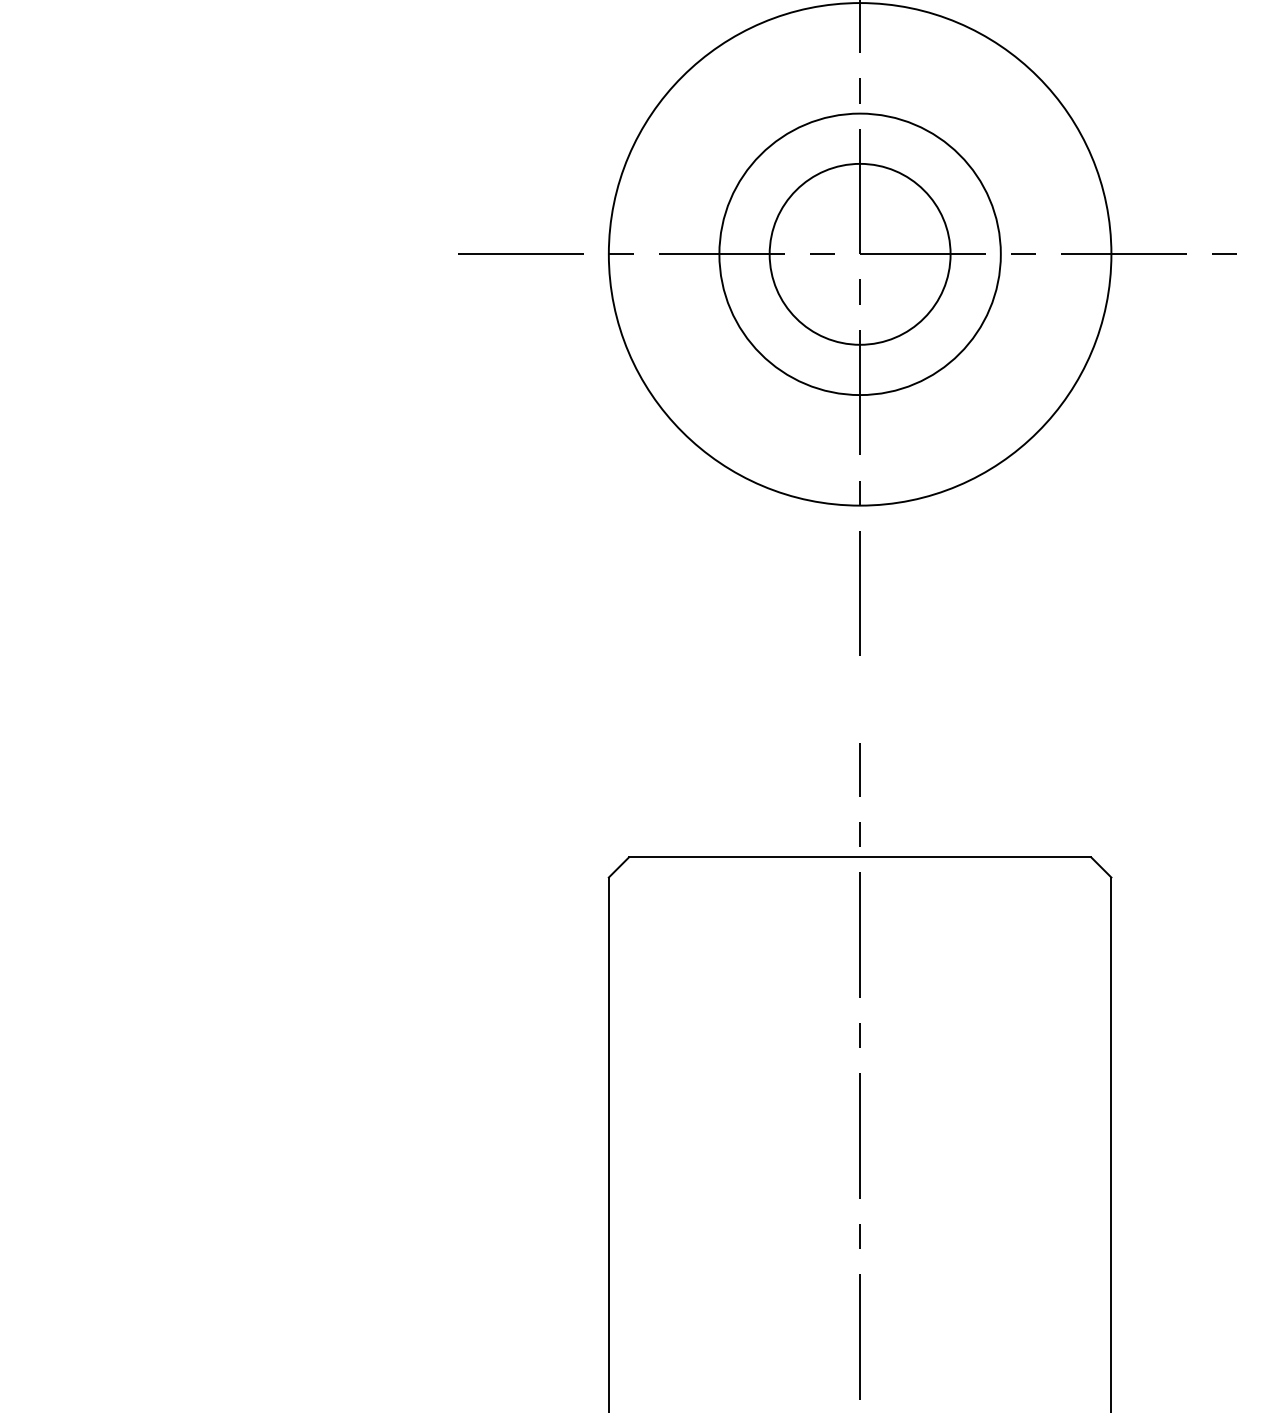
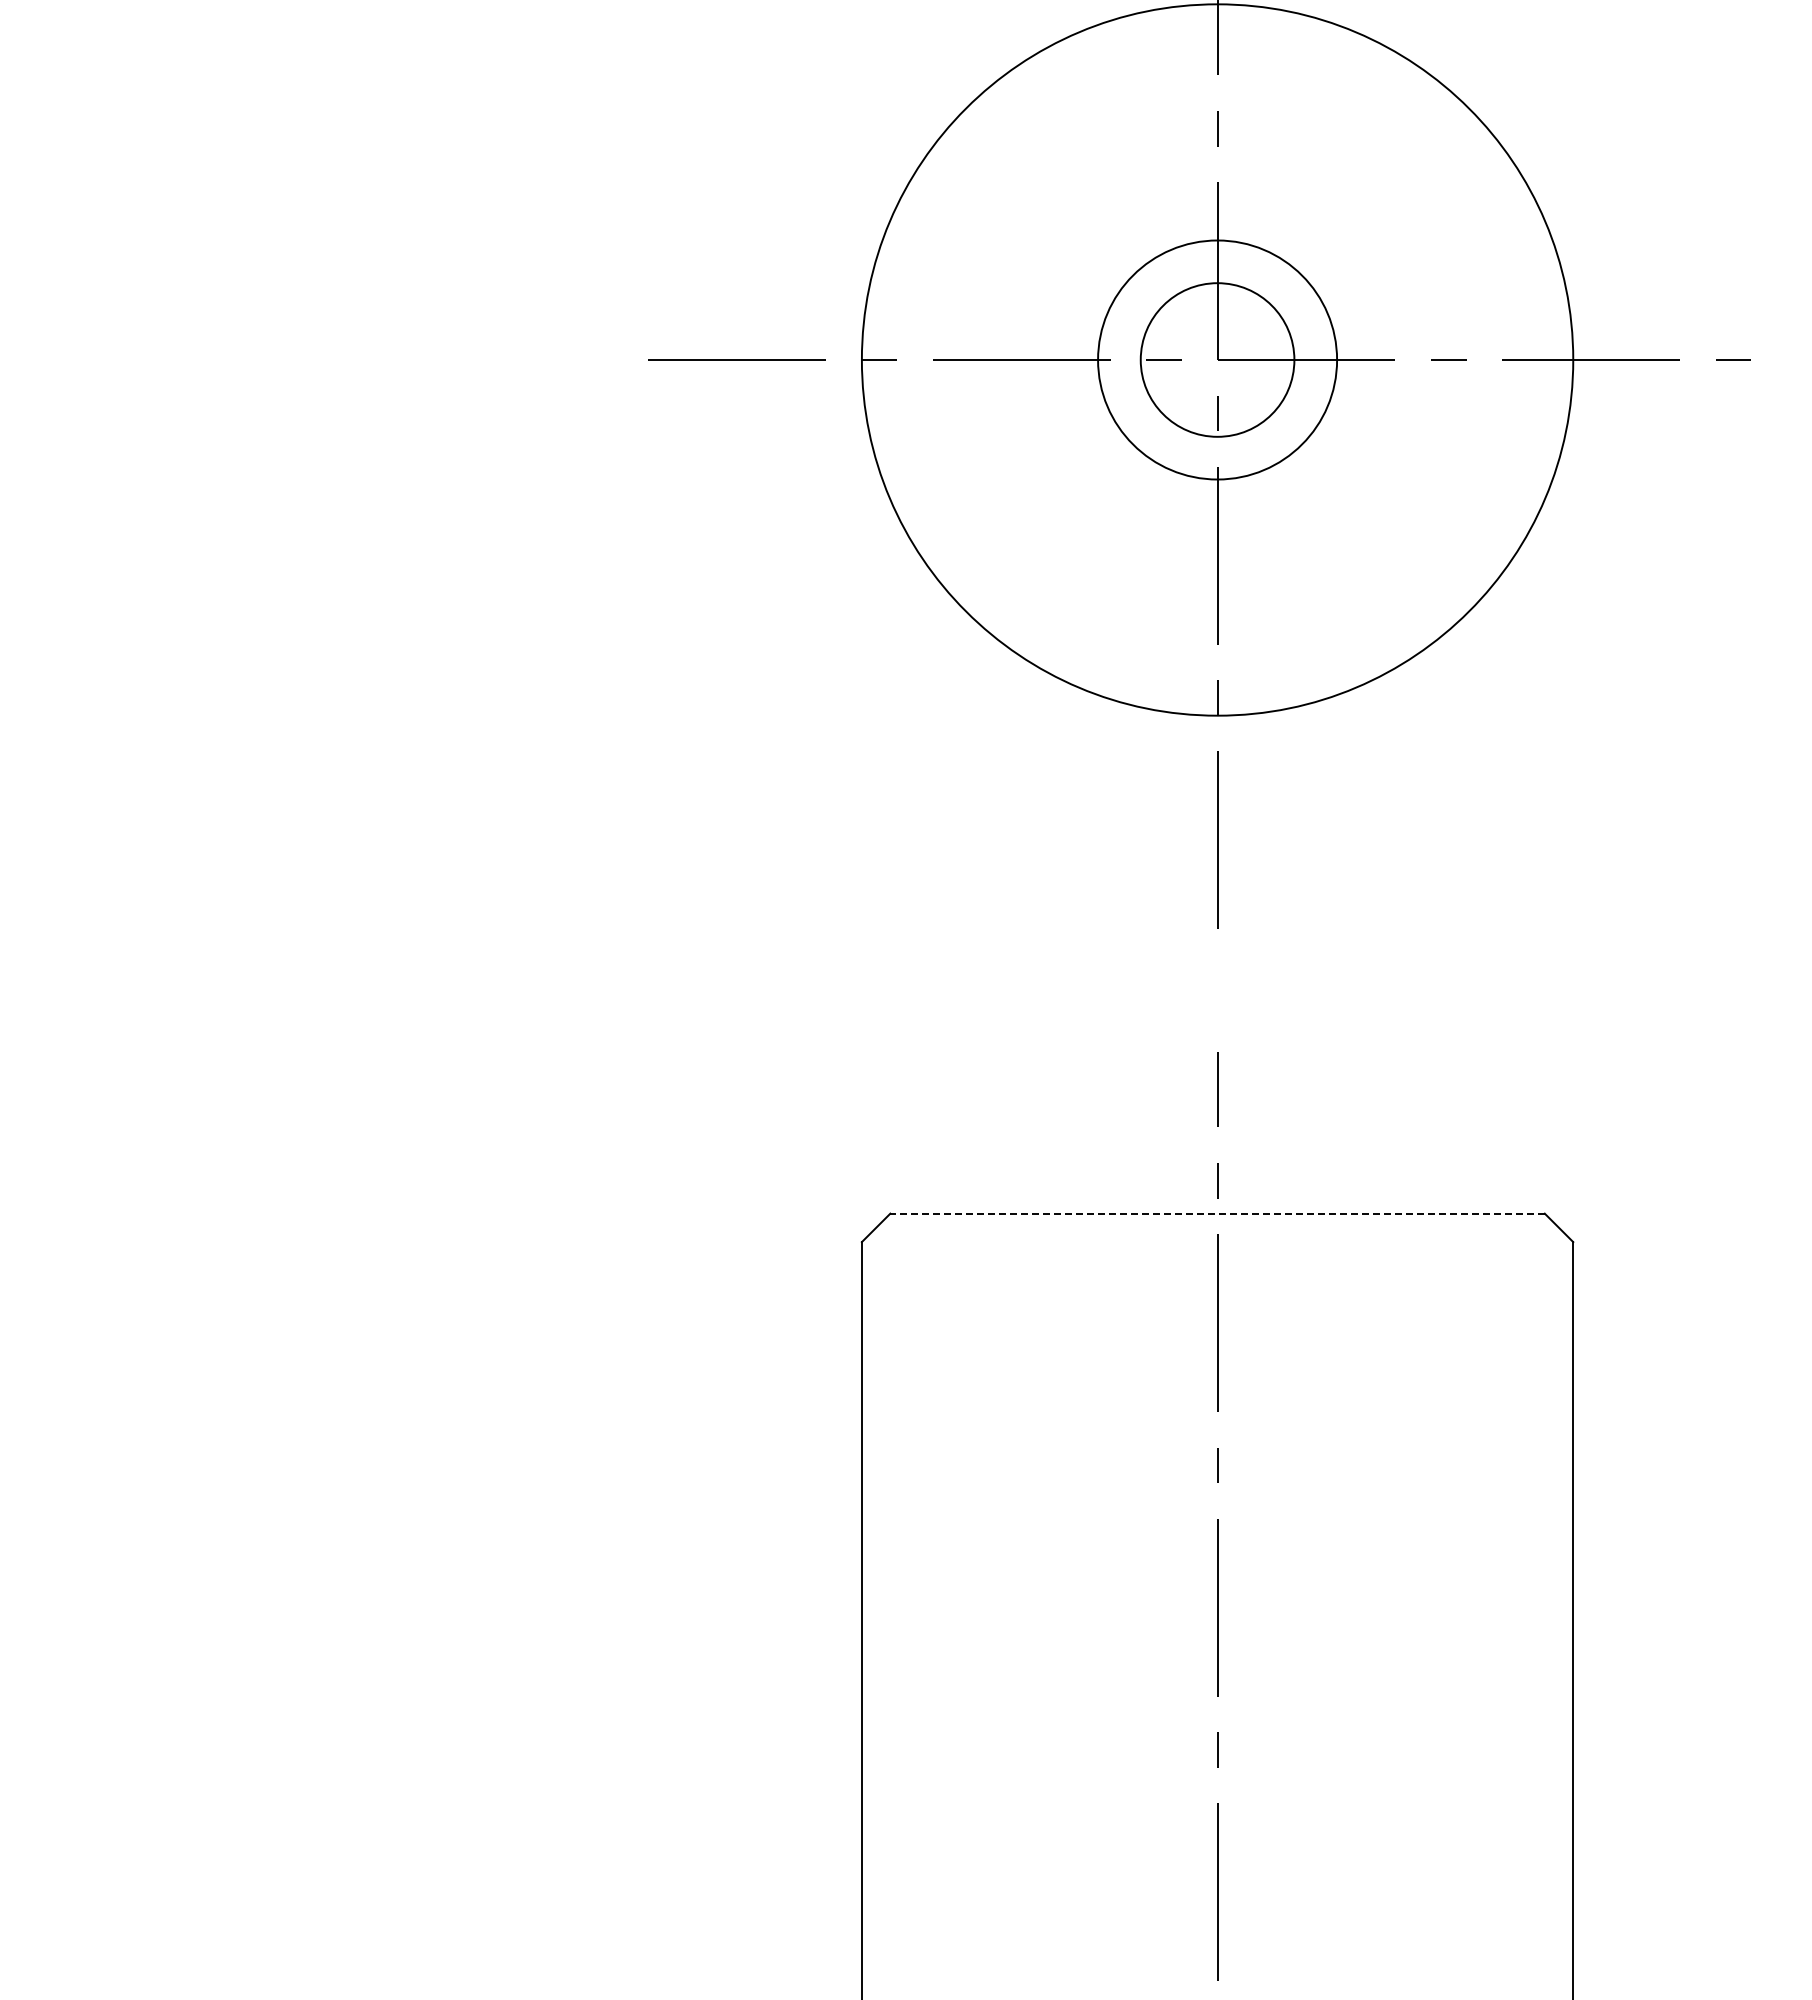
circle: (860, 253) -> (1217, 359), size x0.6
circle: (860, 253) -> (1217, 359), size x0.6
line: (860, 857) -> (1217, 1213), solid -> dashed

